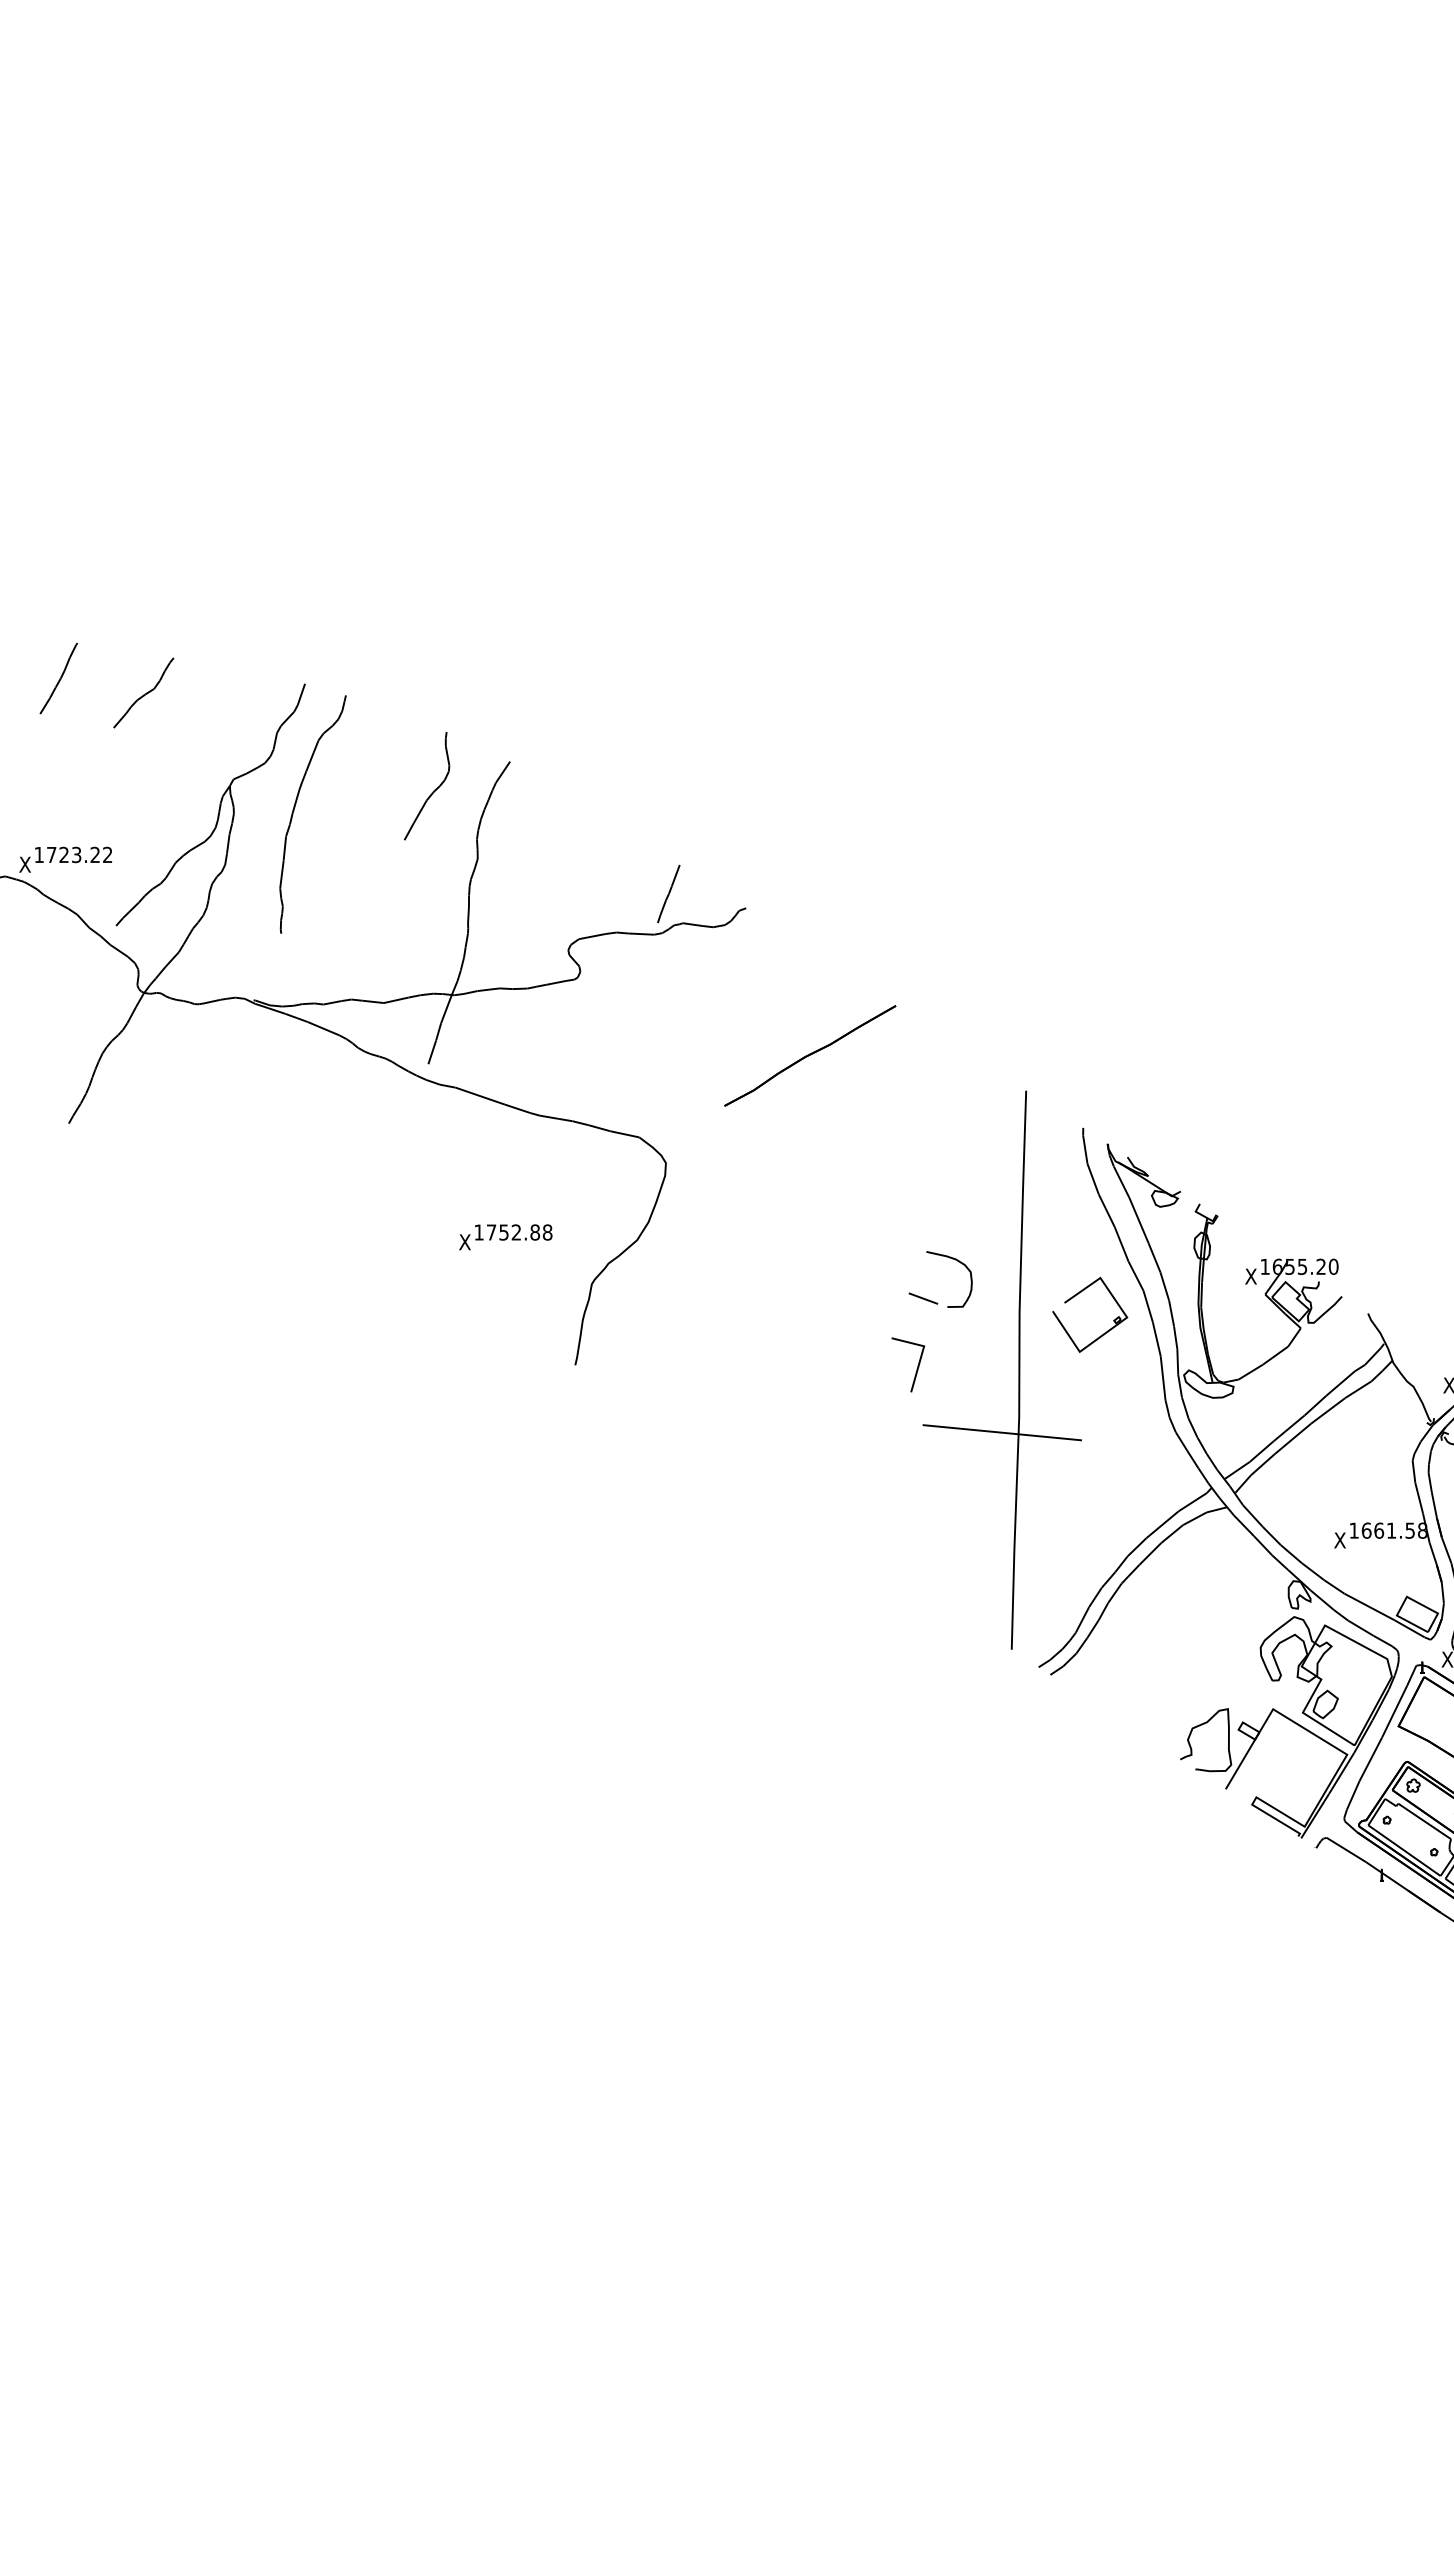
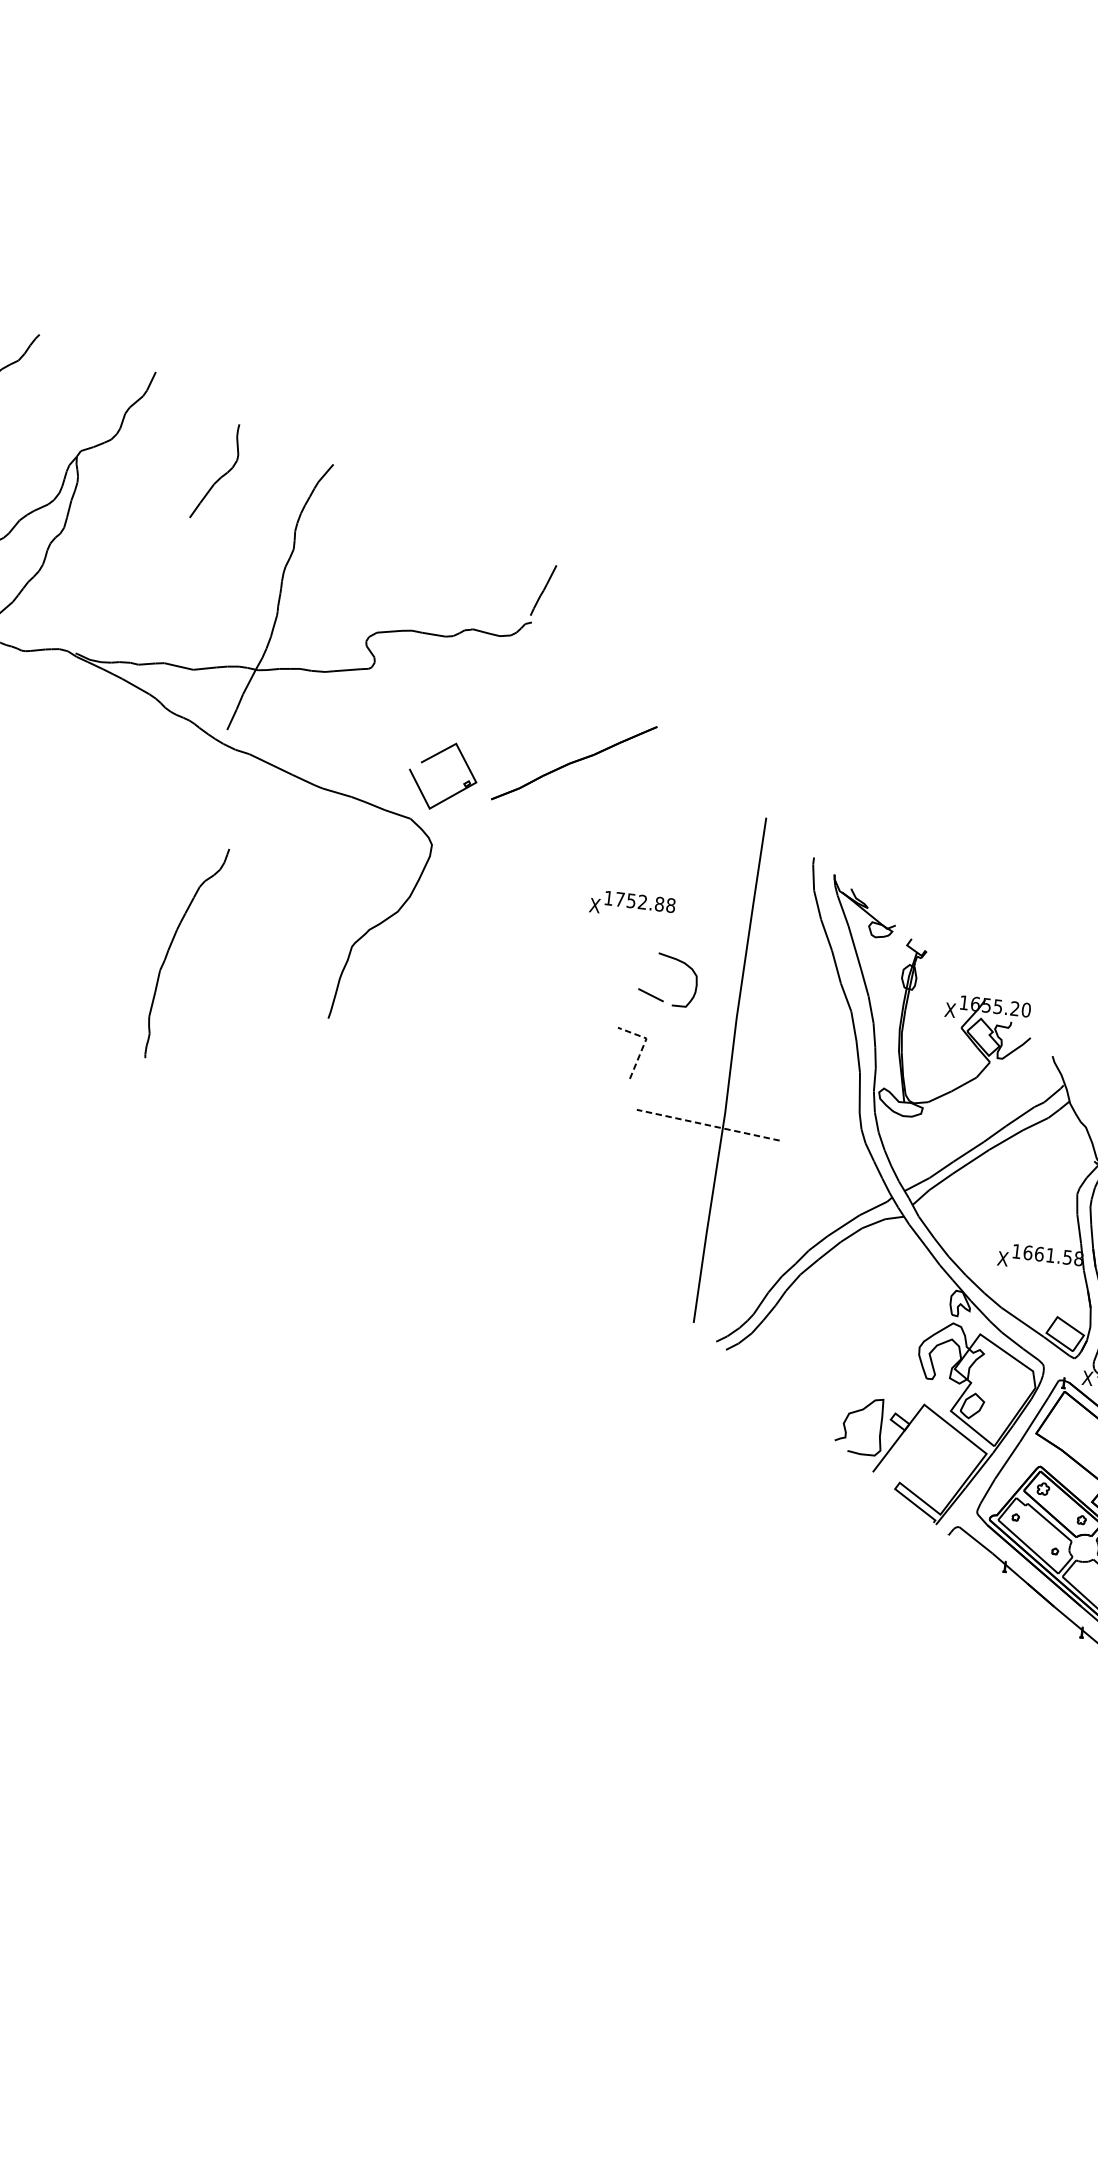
curve: (432, 791) -> (220, 476), moved
curve: (294, 811) -> (170, 948), moved
line: (668, 893) -> (543, 590), moved
text: (505, 1237) -> (632, 905), moved
part: (1104, 1332) -> (454, 793), moved
line: (922, 1352) -> (644, 1043), solid -> dashed
line: (1001, 1432) -> (707, 1124), solid -> dashed

